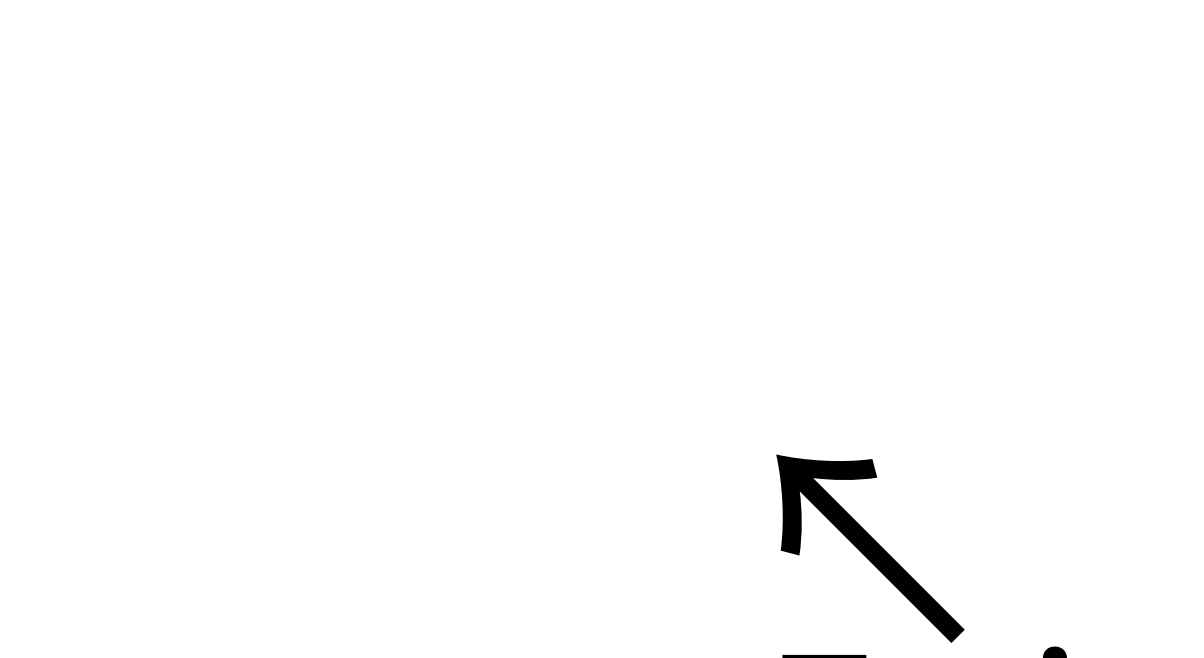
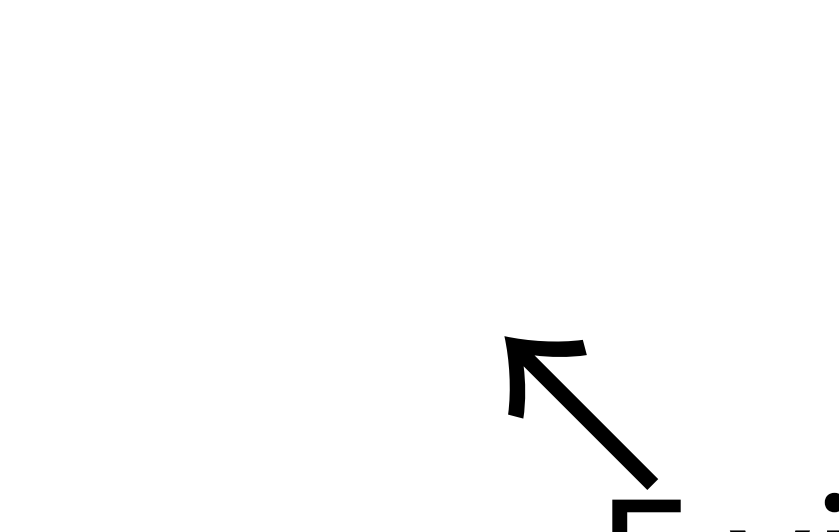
text: (870, 548) -> (581, 412), moved

